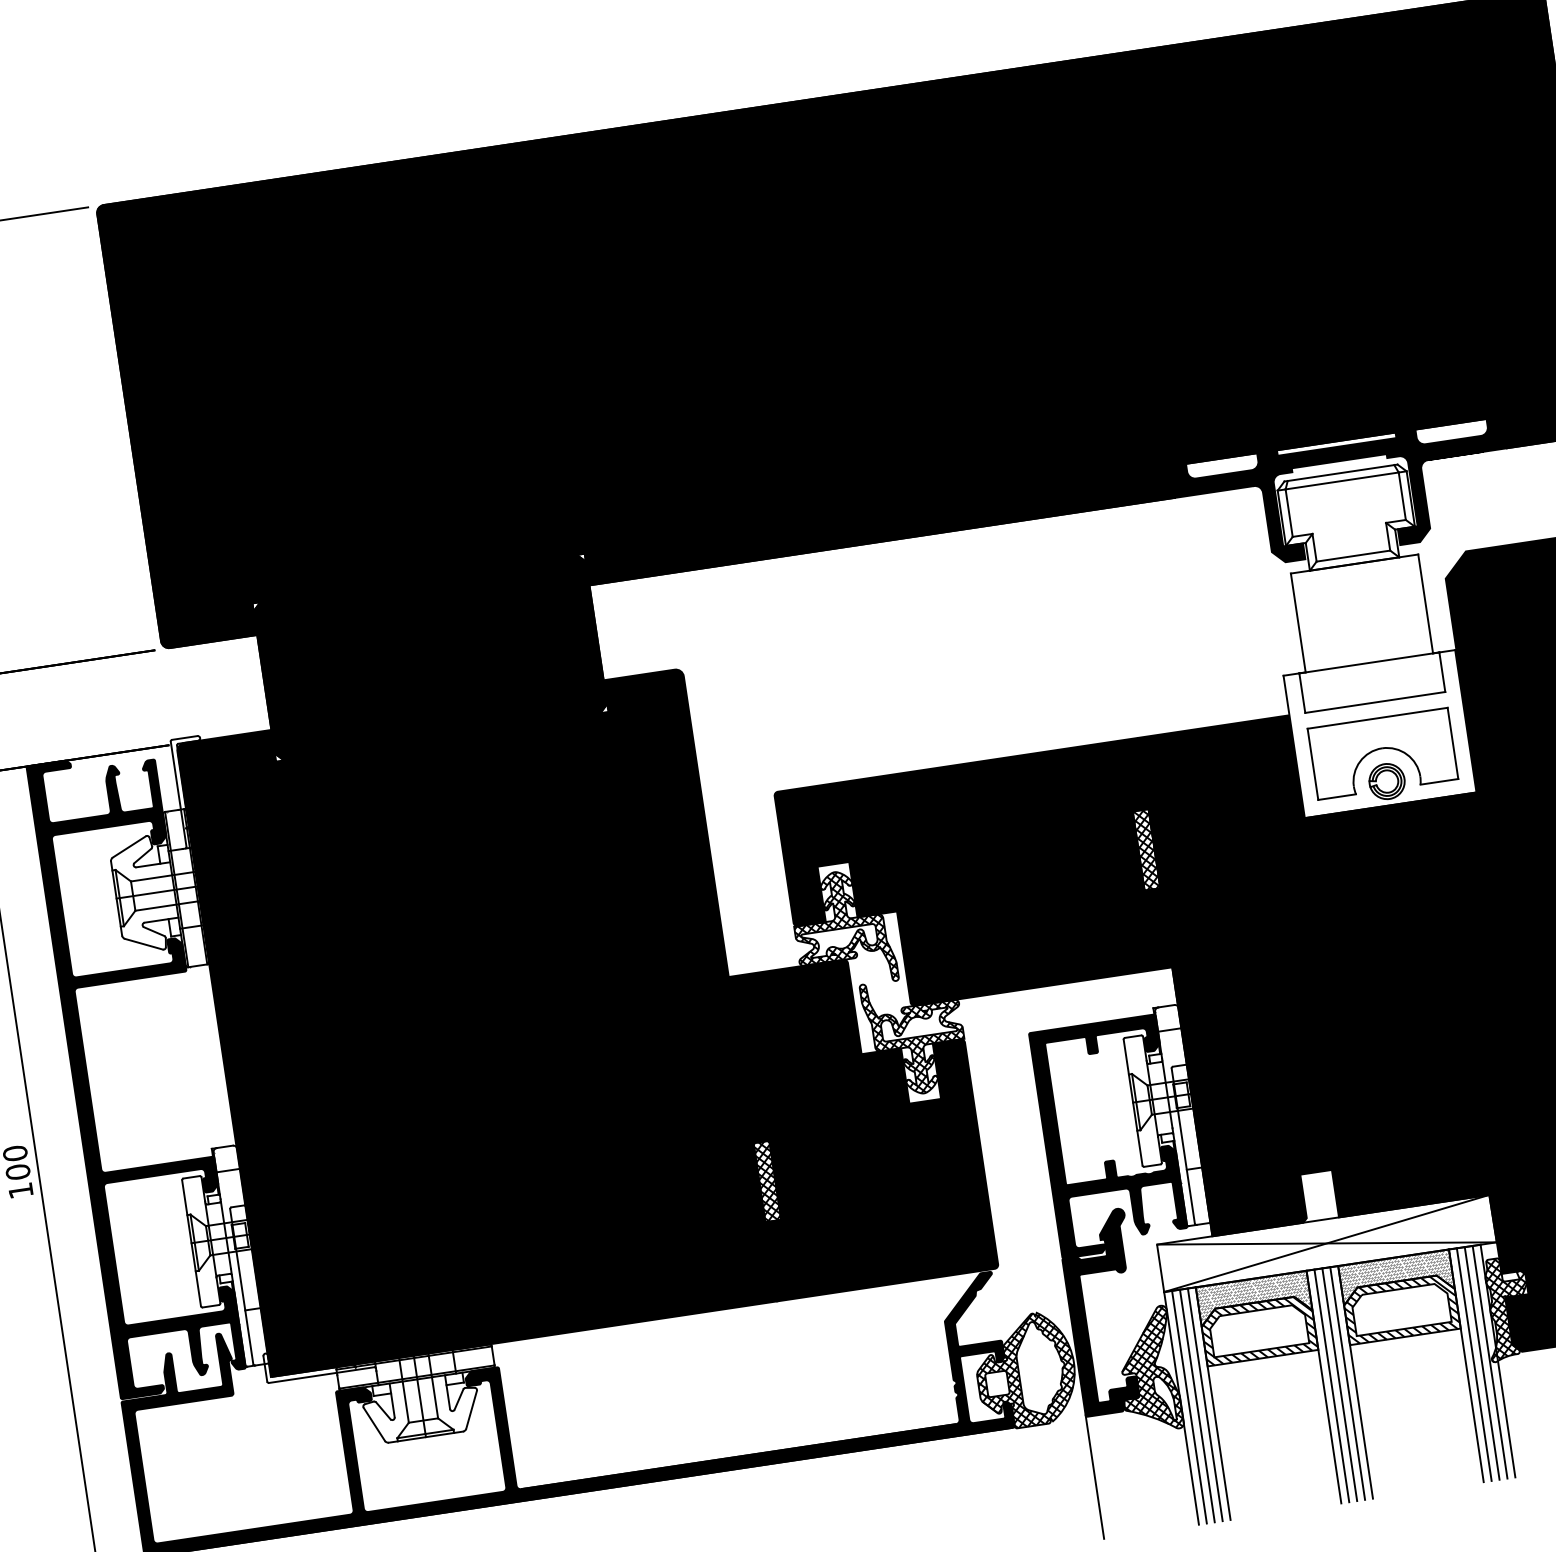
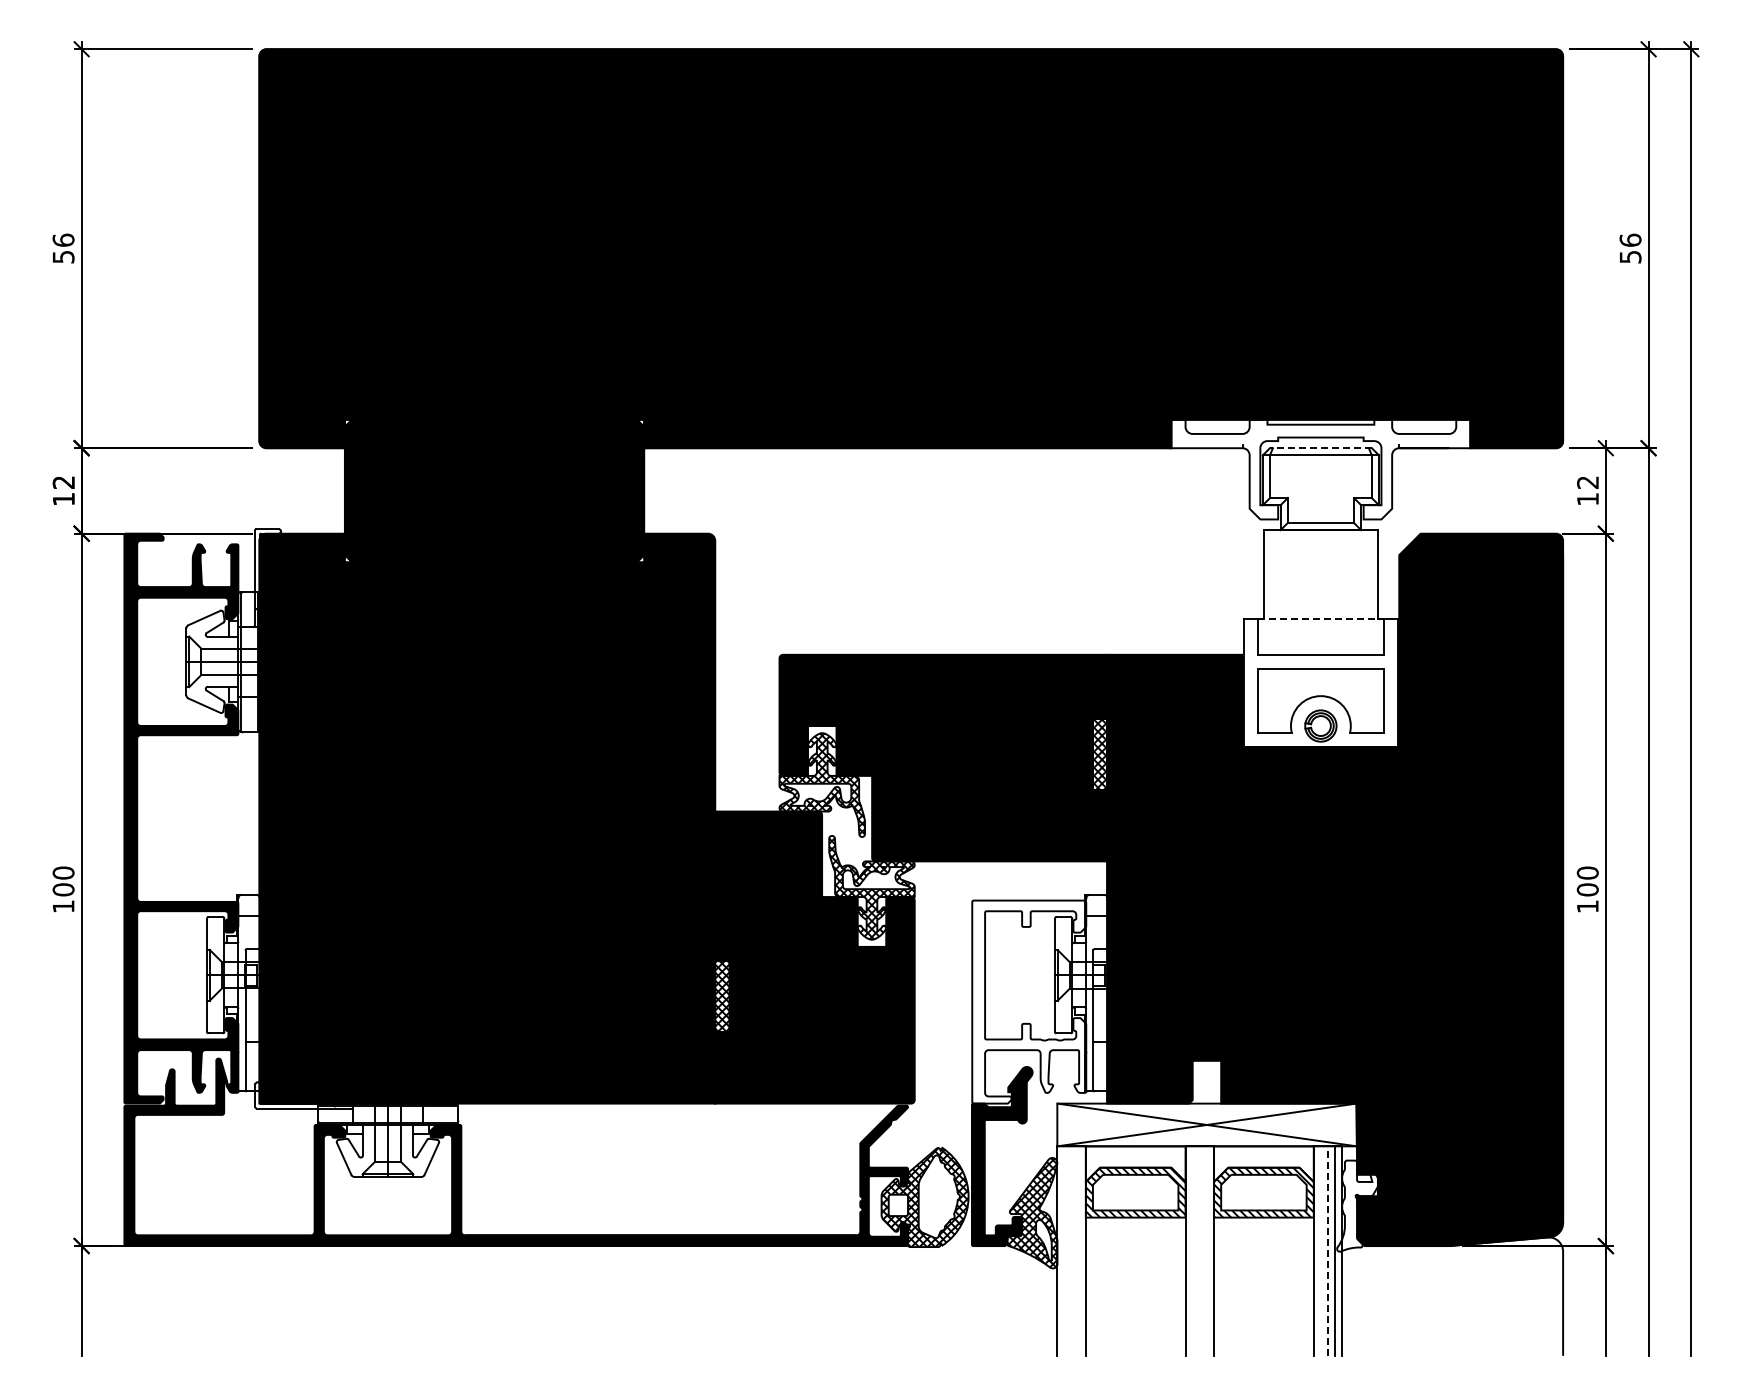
line: (1340, 473) -> (1320, 448), solid -> dashed
fill: (1344, 496) -> (1320, 469), removed
line: (1370, 663) -> (1321, 619), solid -> dashed
fill: (1109, 1135) -> (1029, 1001), removed
hatch: (1395, 1274) -> (1263, 1161), removed
hatch: (1253, 1298) -> (1135, 1163), removed
hatch: (1508, 1307) -> (1358, 1205), removed
line: (1482, 1363) -> (1328, 1251), solid -> dashed
line: (1473, 1364) -> (1320, 1250), removed
line: (1347, 1382) -> (1206, 1250), removed
line: (1339, 1384) -> (1199, 1250), removed
line: (1331, 1385) -> (1192, 1250), removed
line: (1204, 1404) -> (1078, 1250), removed
line: (1197, 1405) -> (1071, 1250), removed
line: (1189, 1406) -> (1064, 1250), removed
line: (1094, 1476) -> (971, 1299), removed

